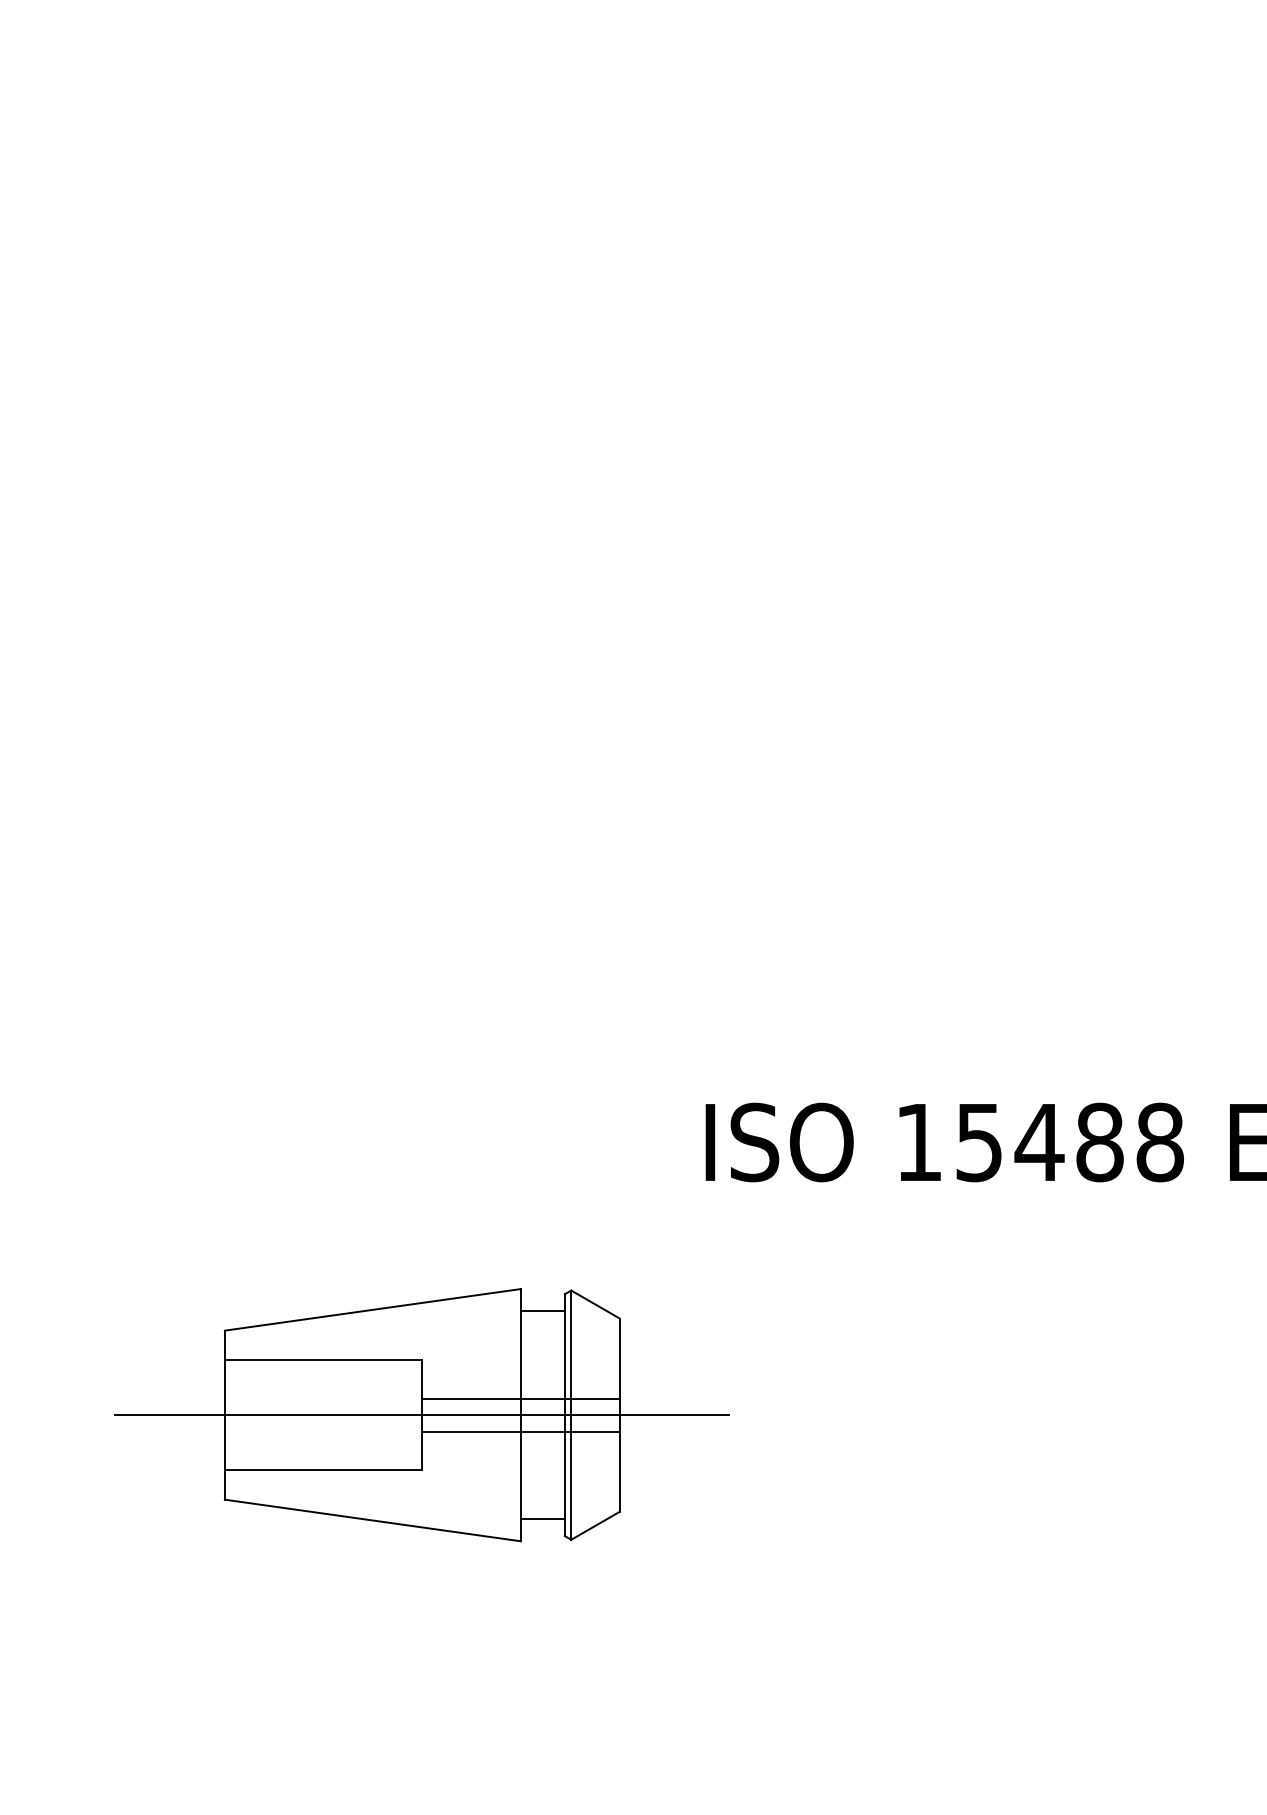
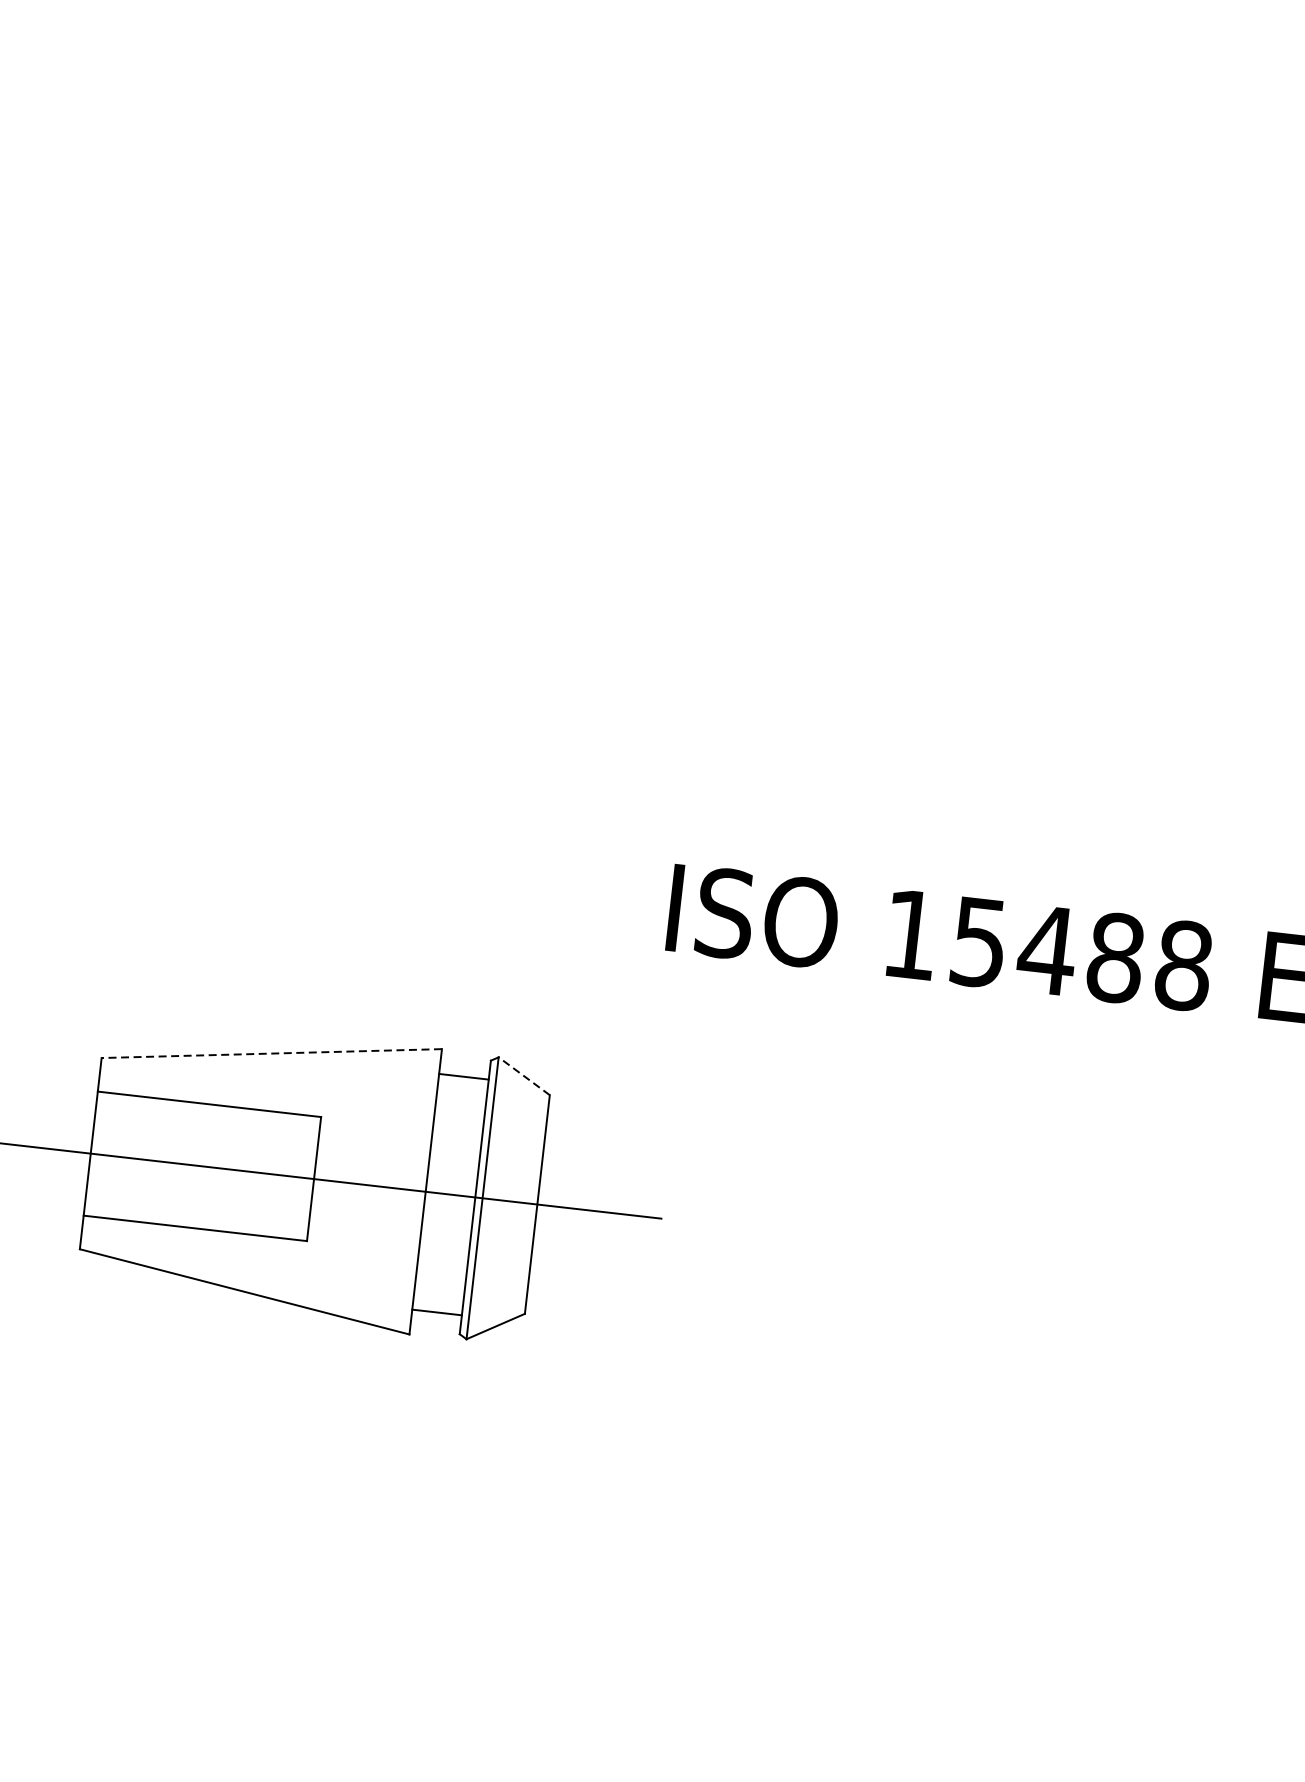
line: (595, 1304) -> (524, 1076), solid -> dashed
line: (372, 1309) -> (271, 1053), solid -> dashed
line: (520, 1398) -> (427, 1172), removed
line: (520, 1431) -> (423, 1210), removed

